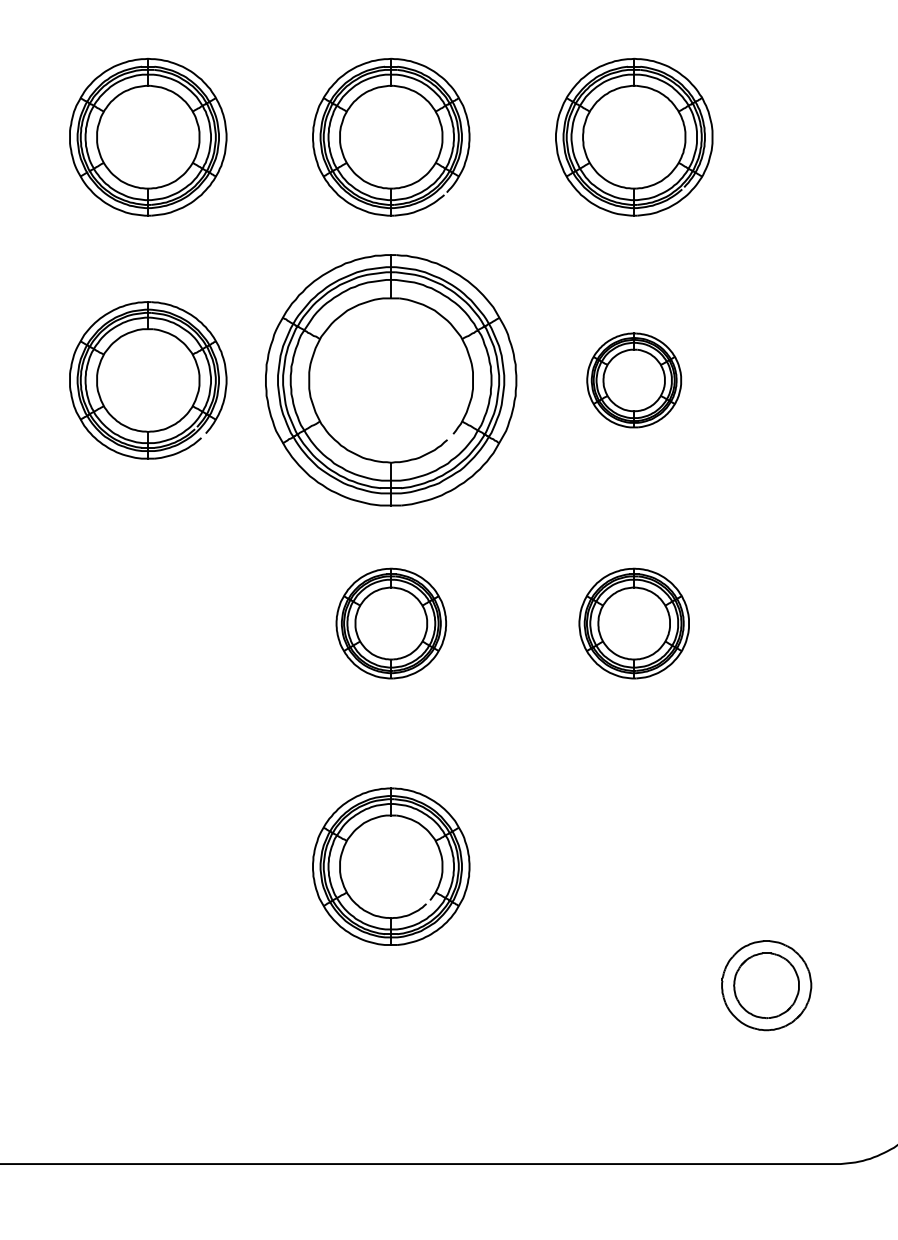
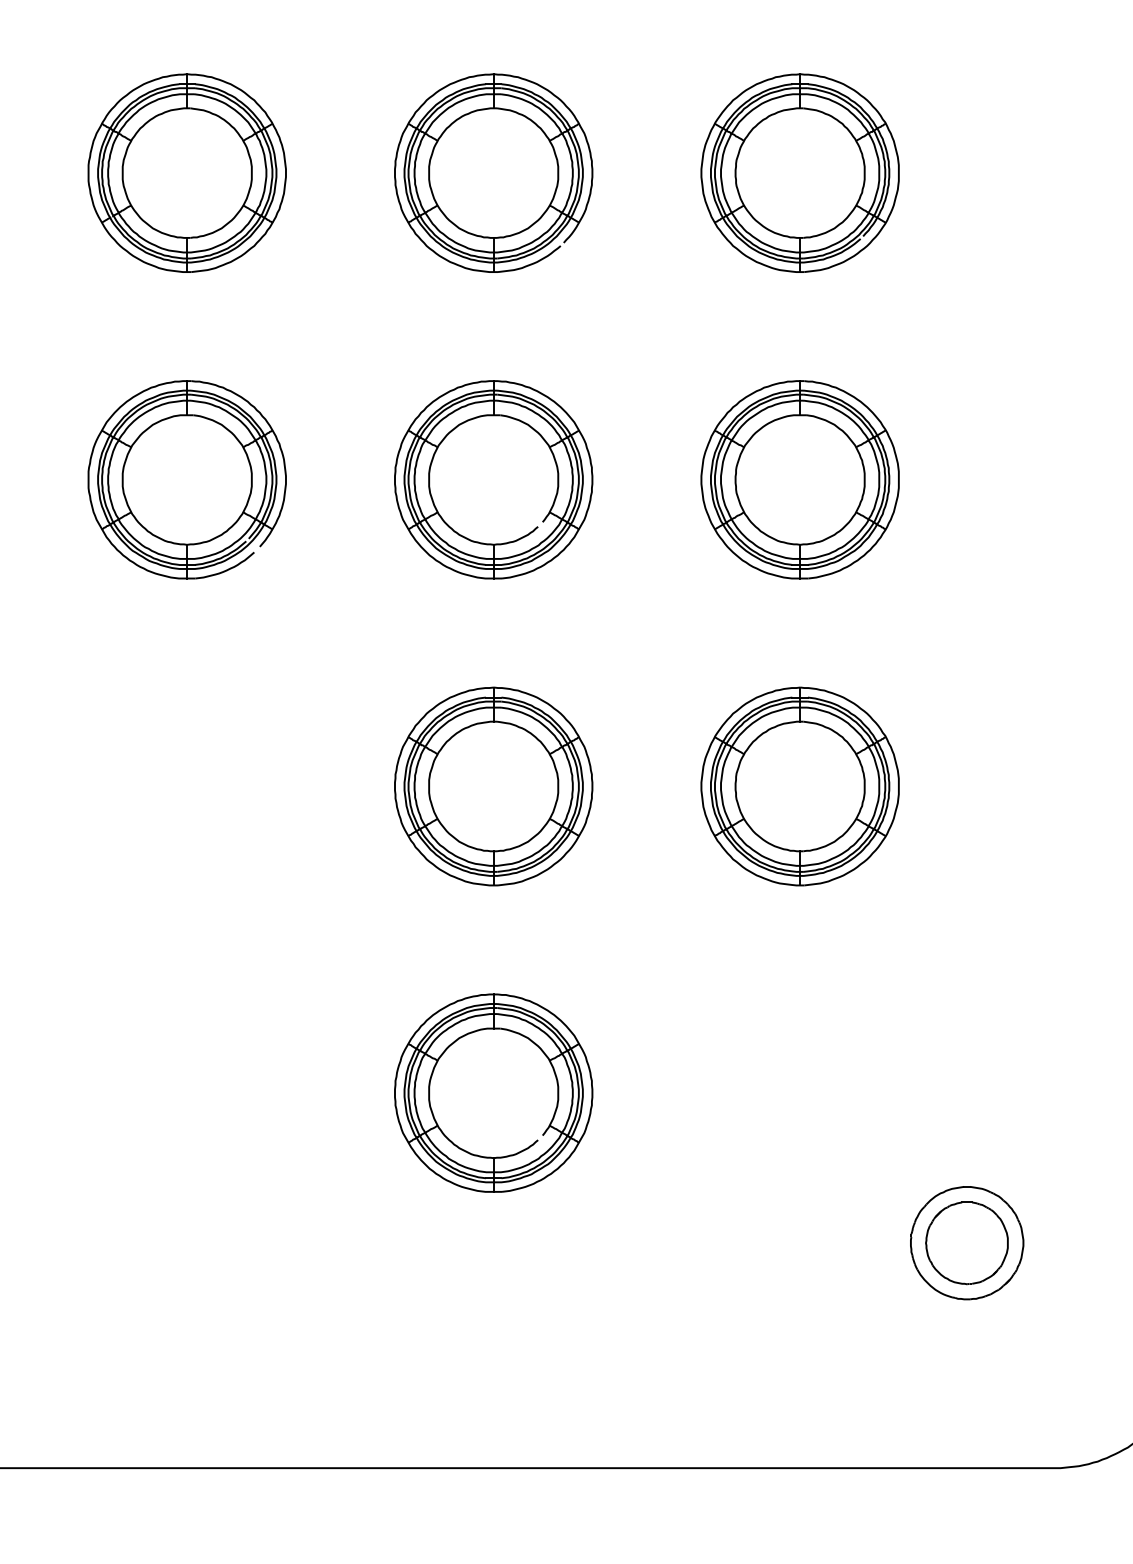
part: (391, 380) -> (493, 479), size x0.62
part: (633, 380) -> (799, 479), size x1.67
part: (391, 623) -> (493, 786), size x1.43
part: (633, 623) -> (799, 786), size x1.43

